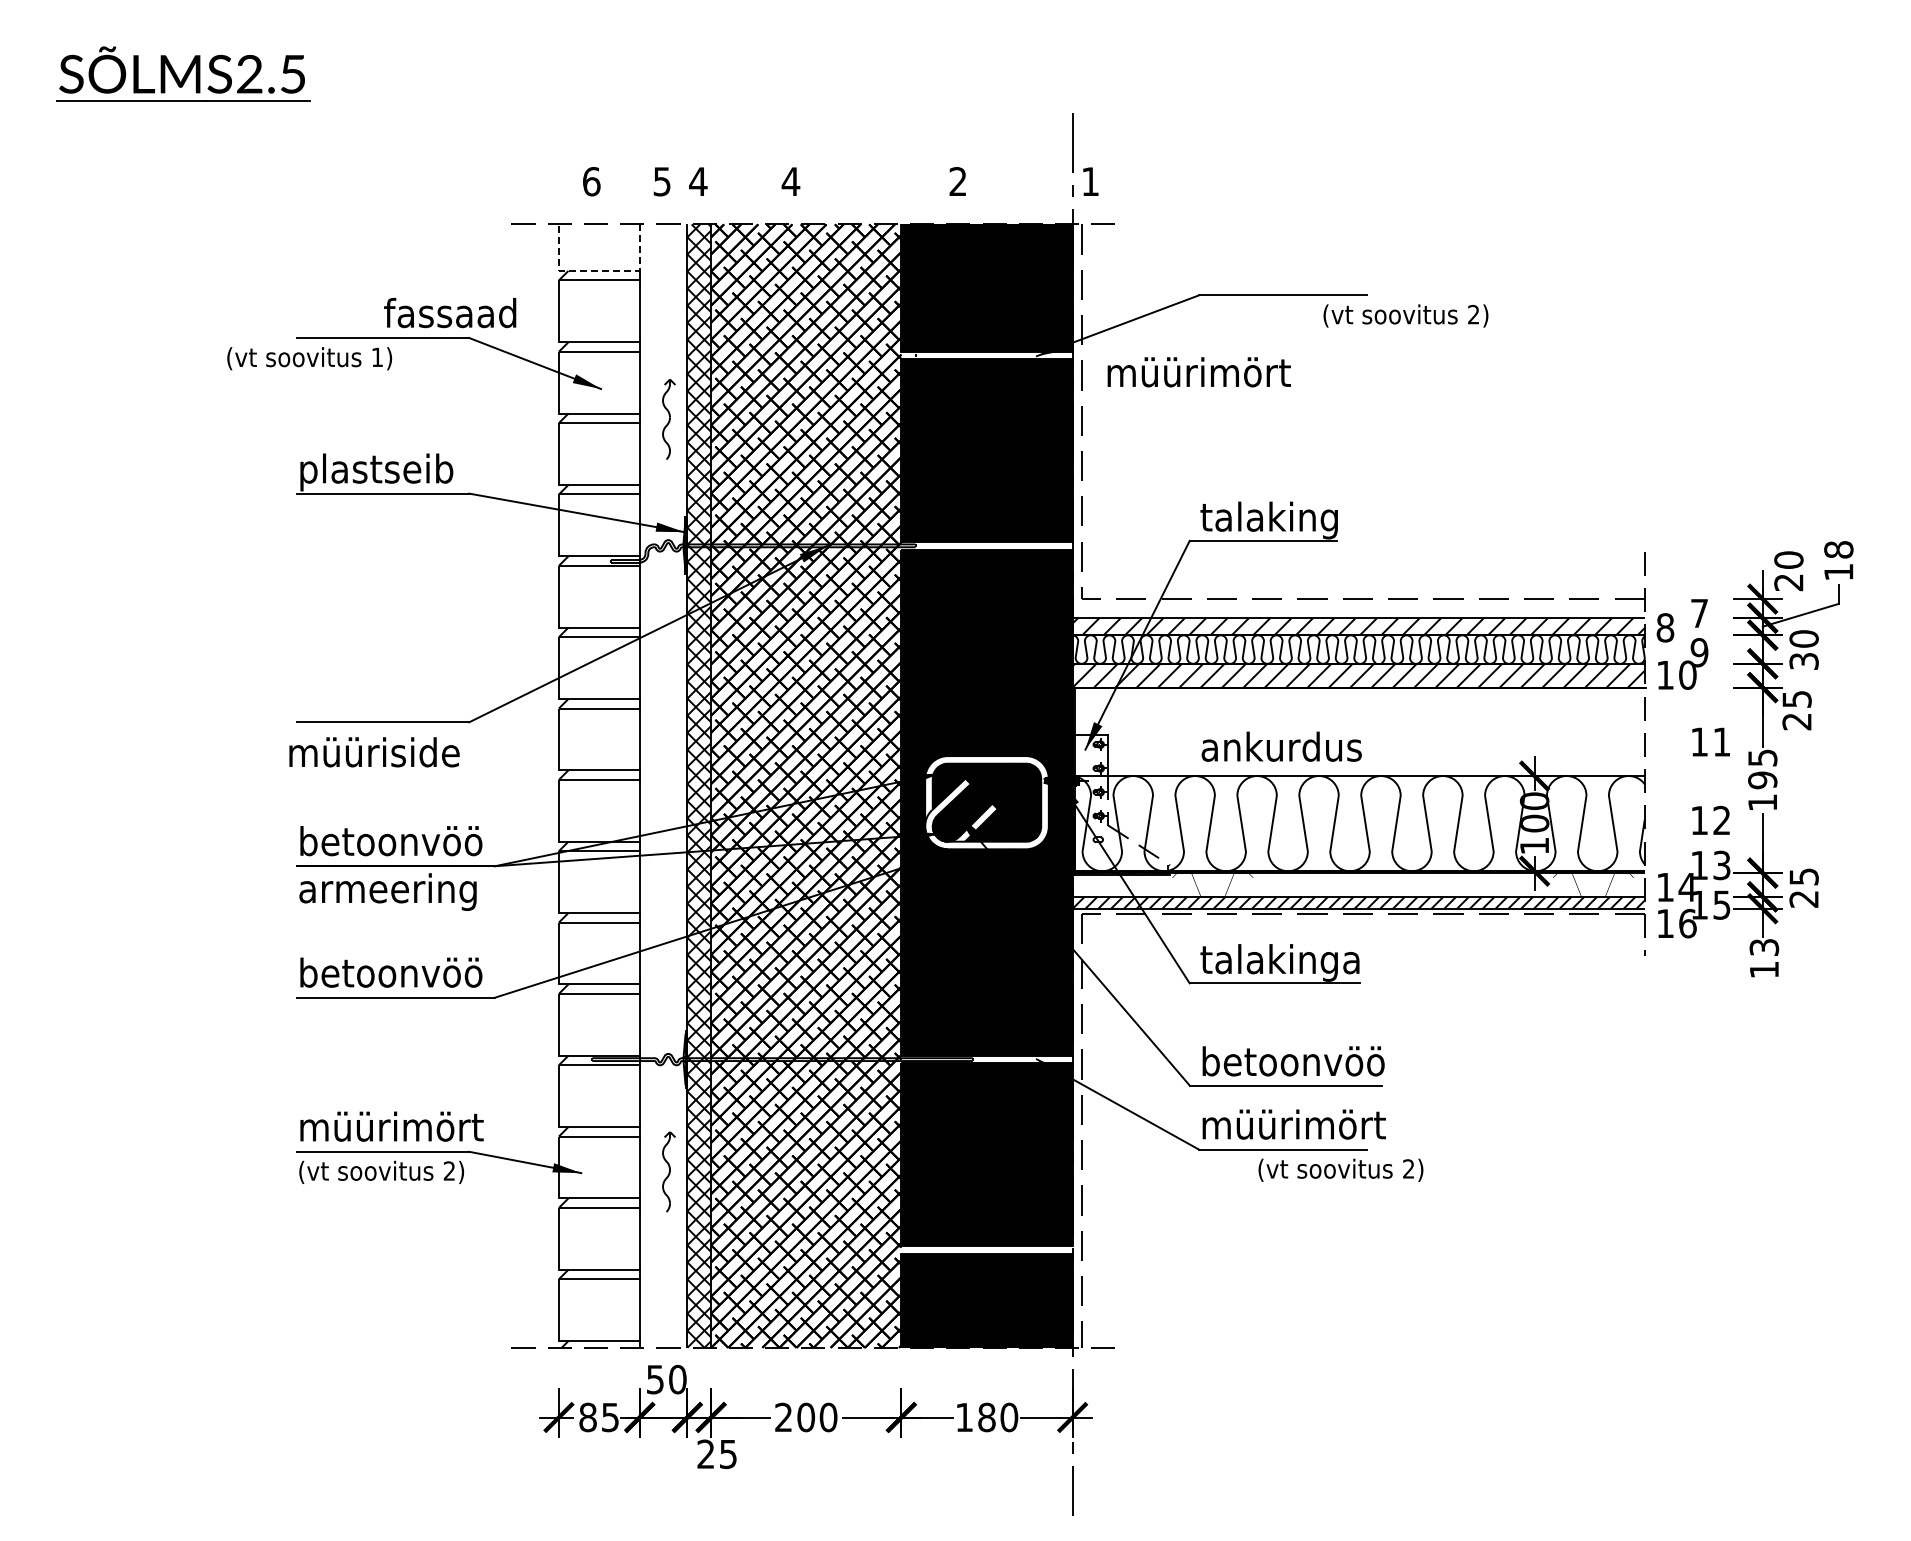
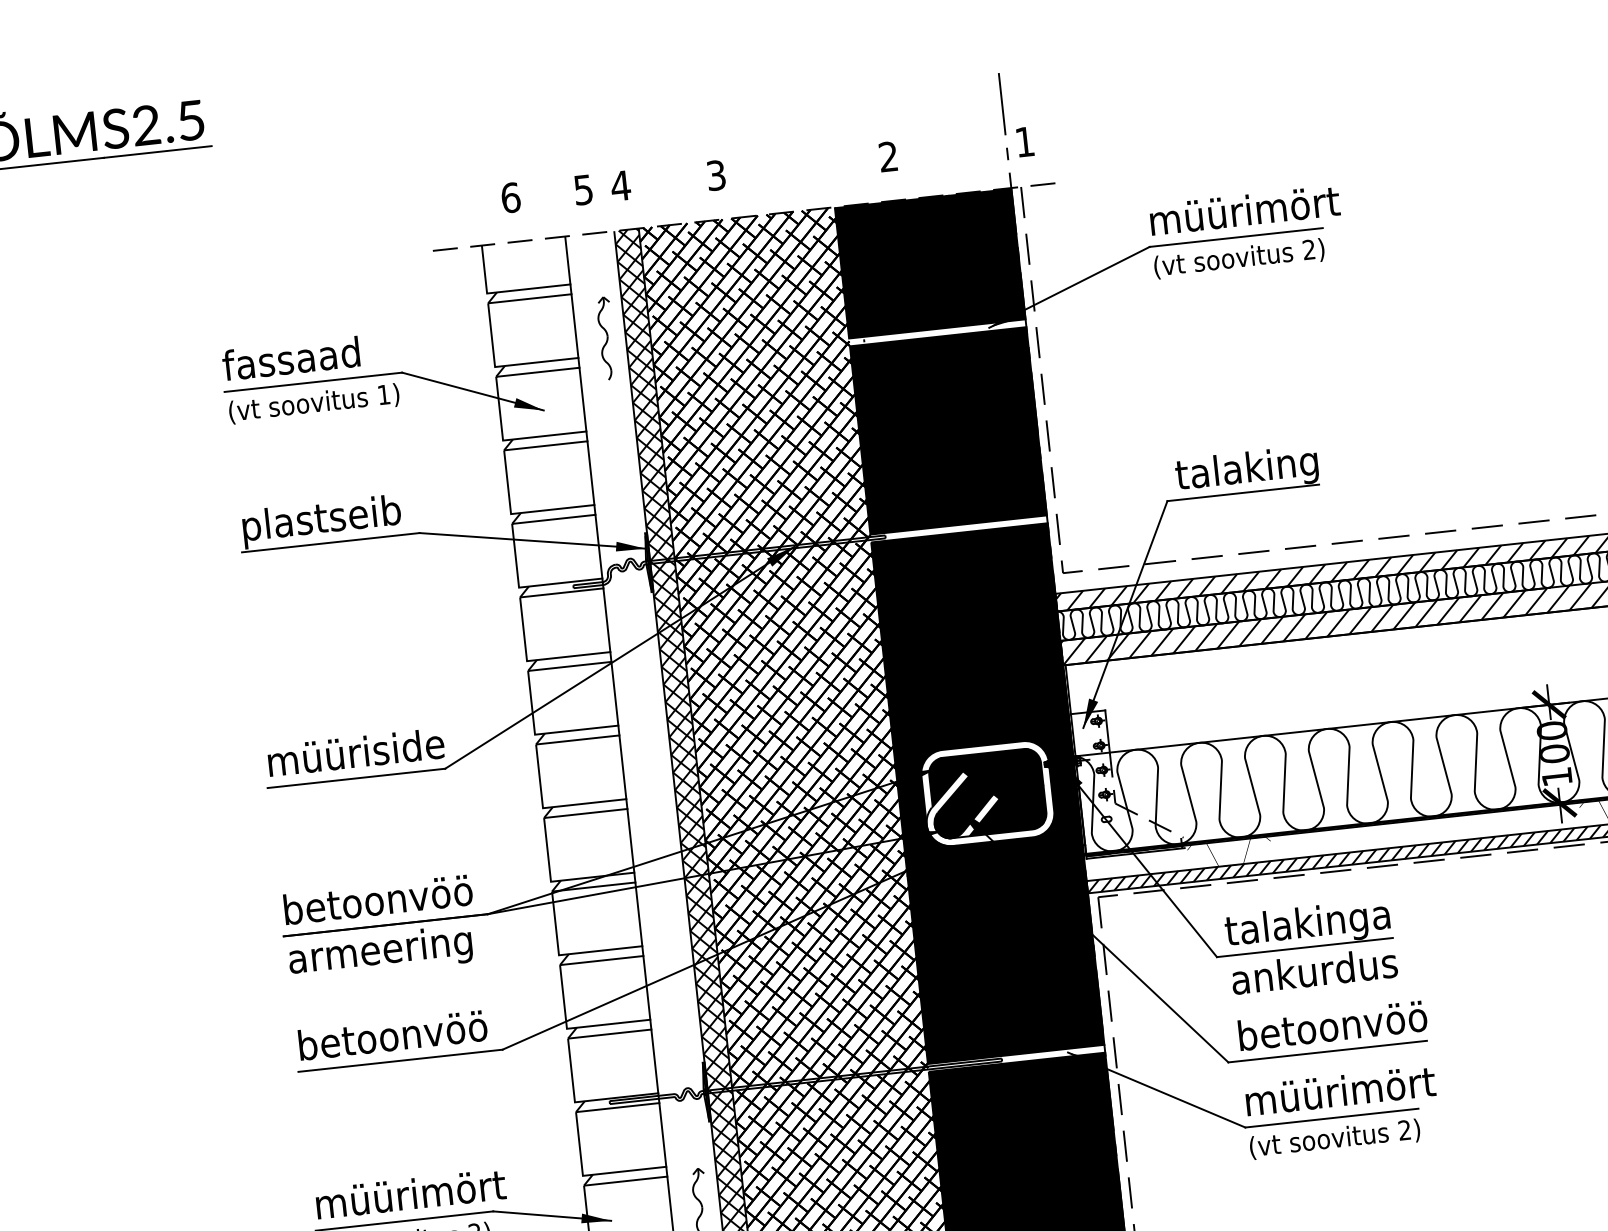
text: (790, 181) -> (715, 175), 4 -> 3
line: (598, 270) -> (527, 288), dashed -> solid
text: (450, 313) -> (291, 359), moved
text: (1405, 315) -> (1238, 258), moved
text: (309, 358) -> (314, 403), moved
text: (1198, 372) -> (1244, 210), moved
part: (668, 419) -> (606, 338), moved
text: (1281, 746) -> (1314, 970), moved
text: (374, 752) -> (356, 752), moved
text: (1340, 1169) -> (1334, 1138), moved

